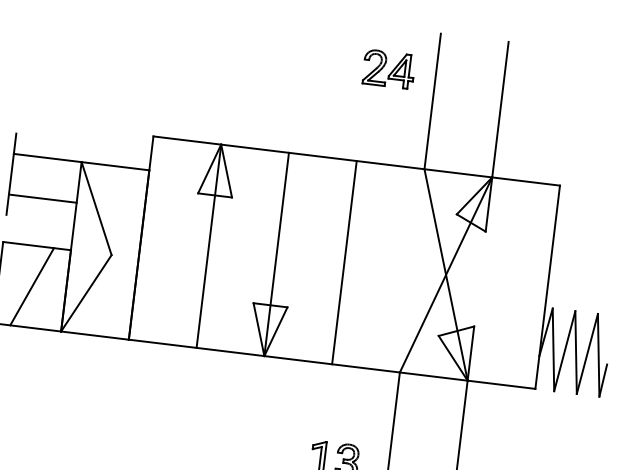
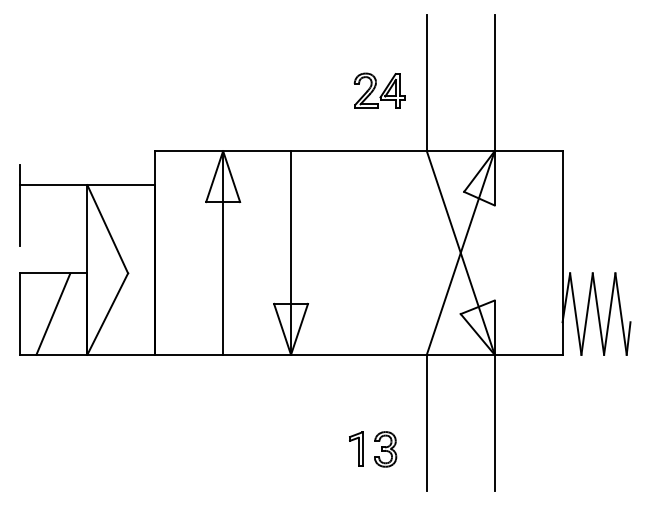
part: (388, 69) -> (379, 90), moved
line: (42, 198) -> (53, 225), removed
line: (344, 262) -> (358, 252), removed

